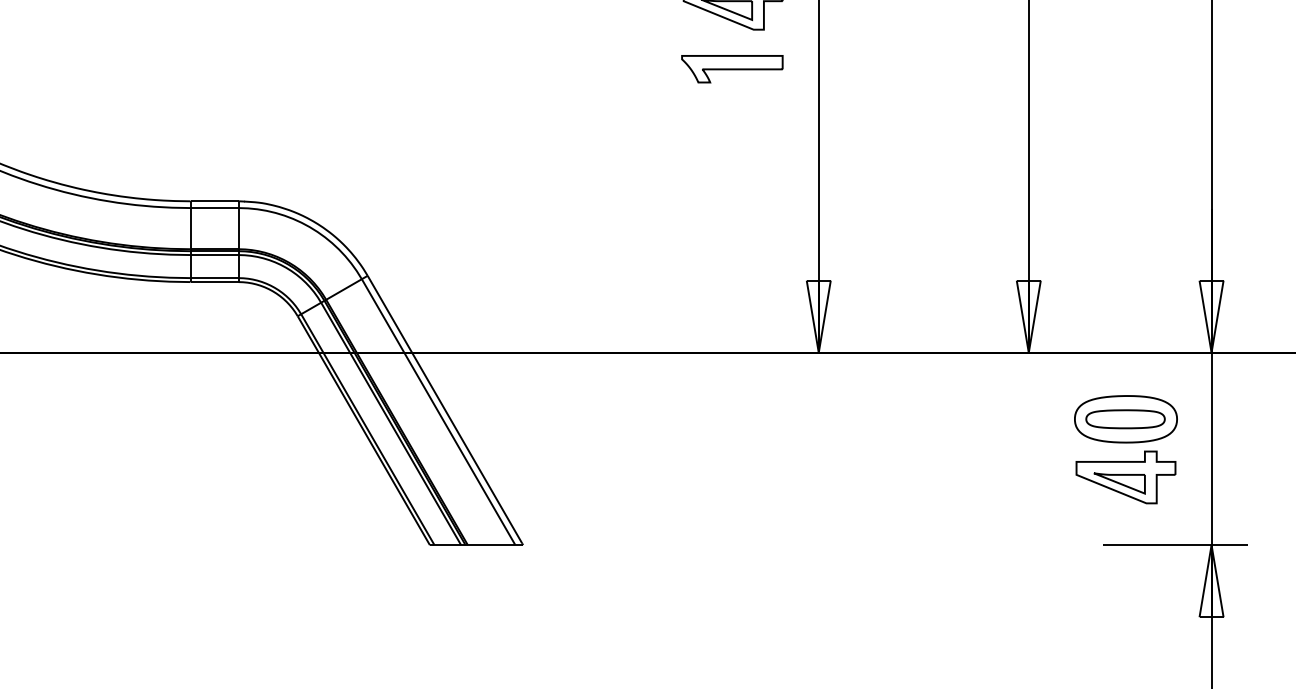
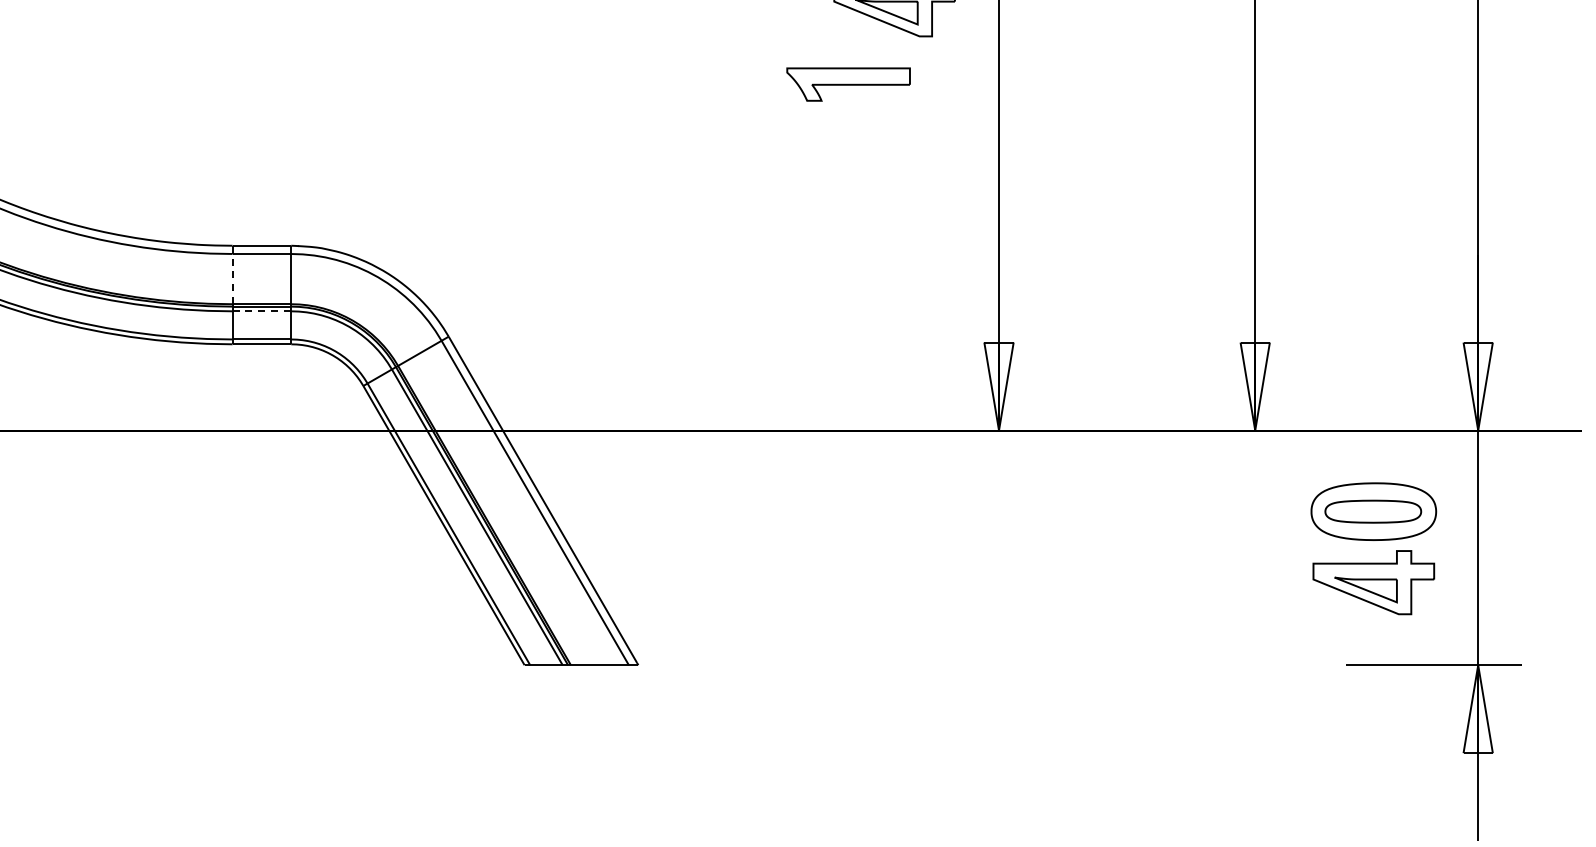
part: (732, 69) -> (848, 84), moved
line: (190, 228) -> (232, 278), solid -> dashed
line: (215, 255) -> (262, 311), solid -> dashed

